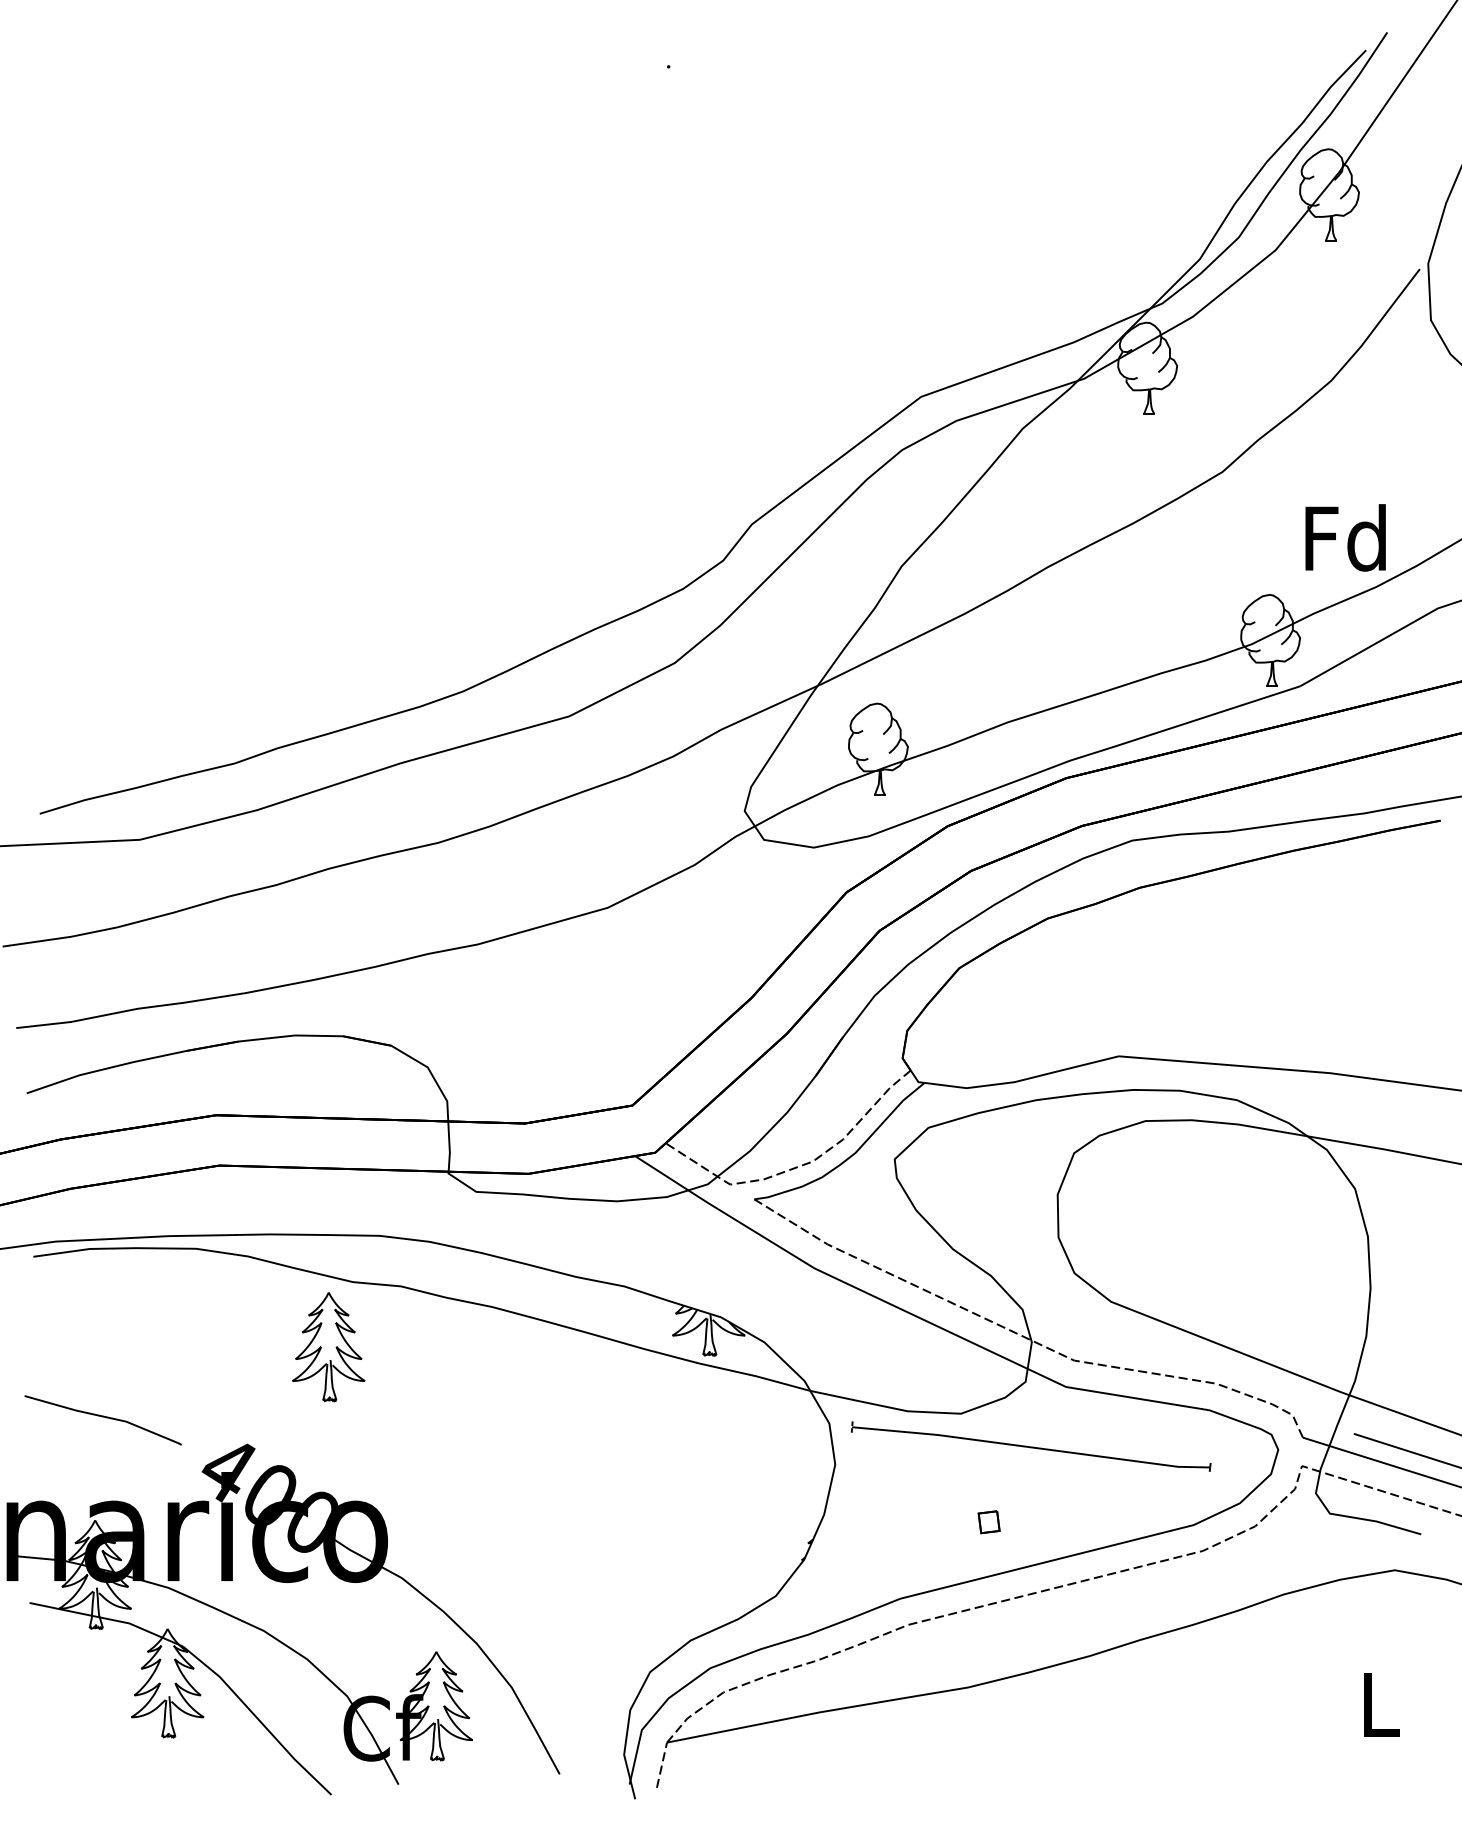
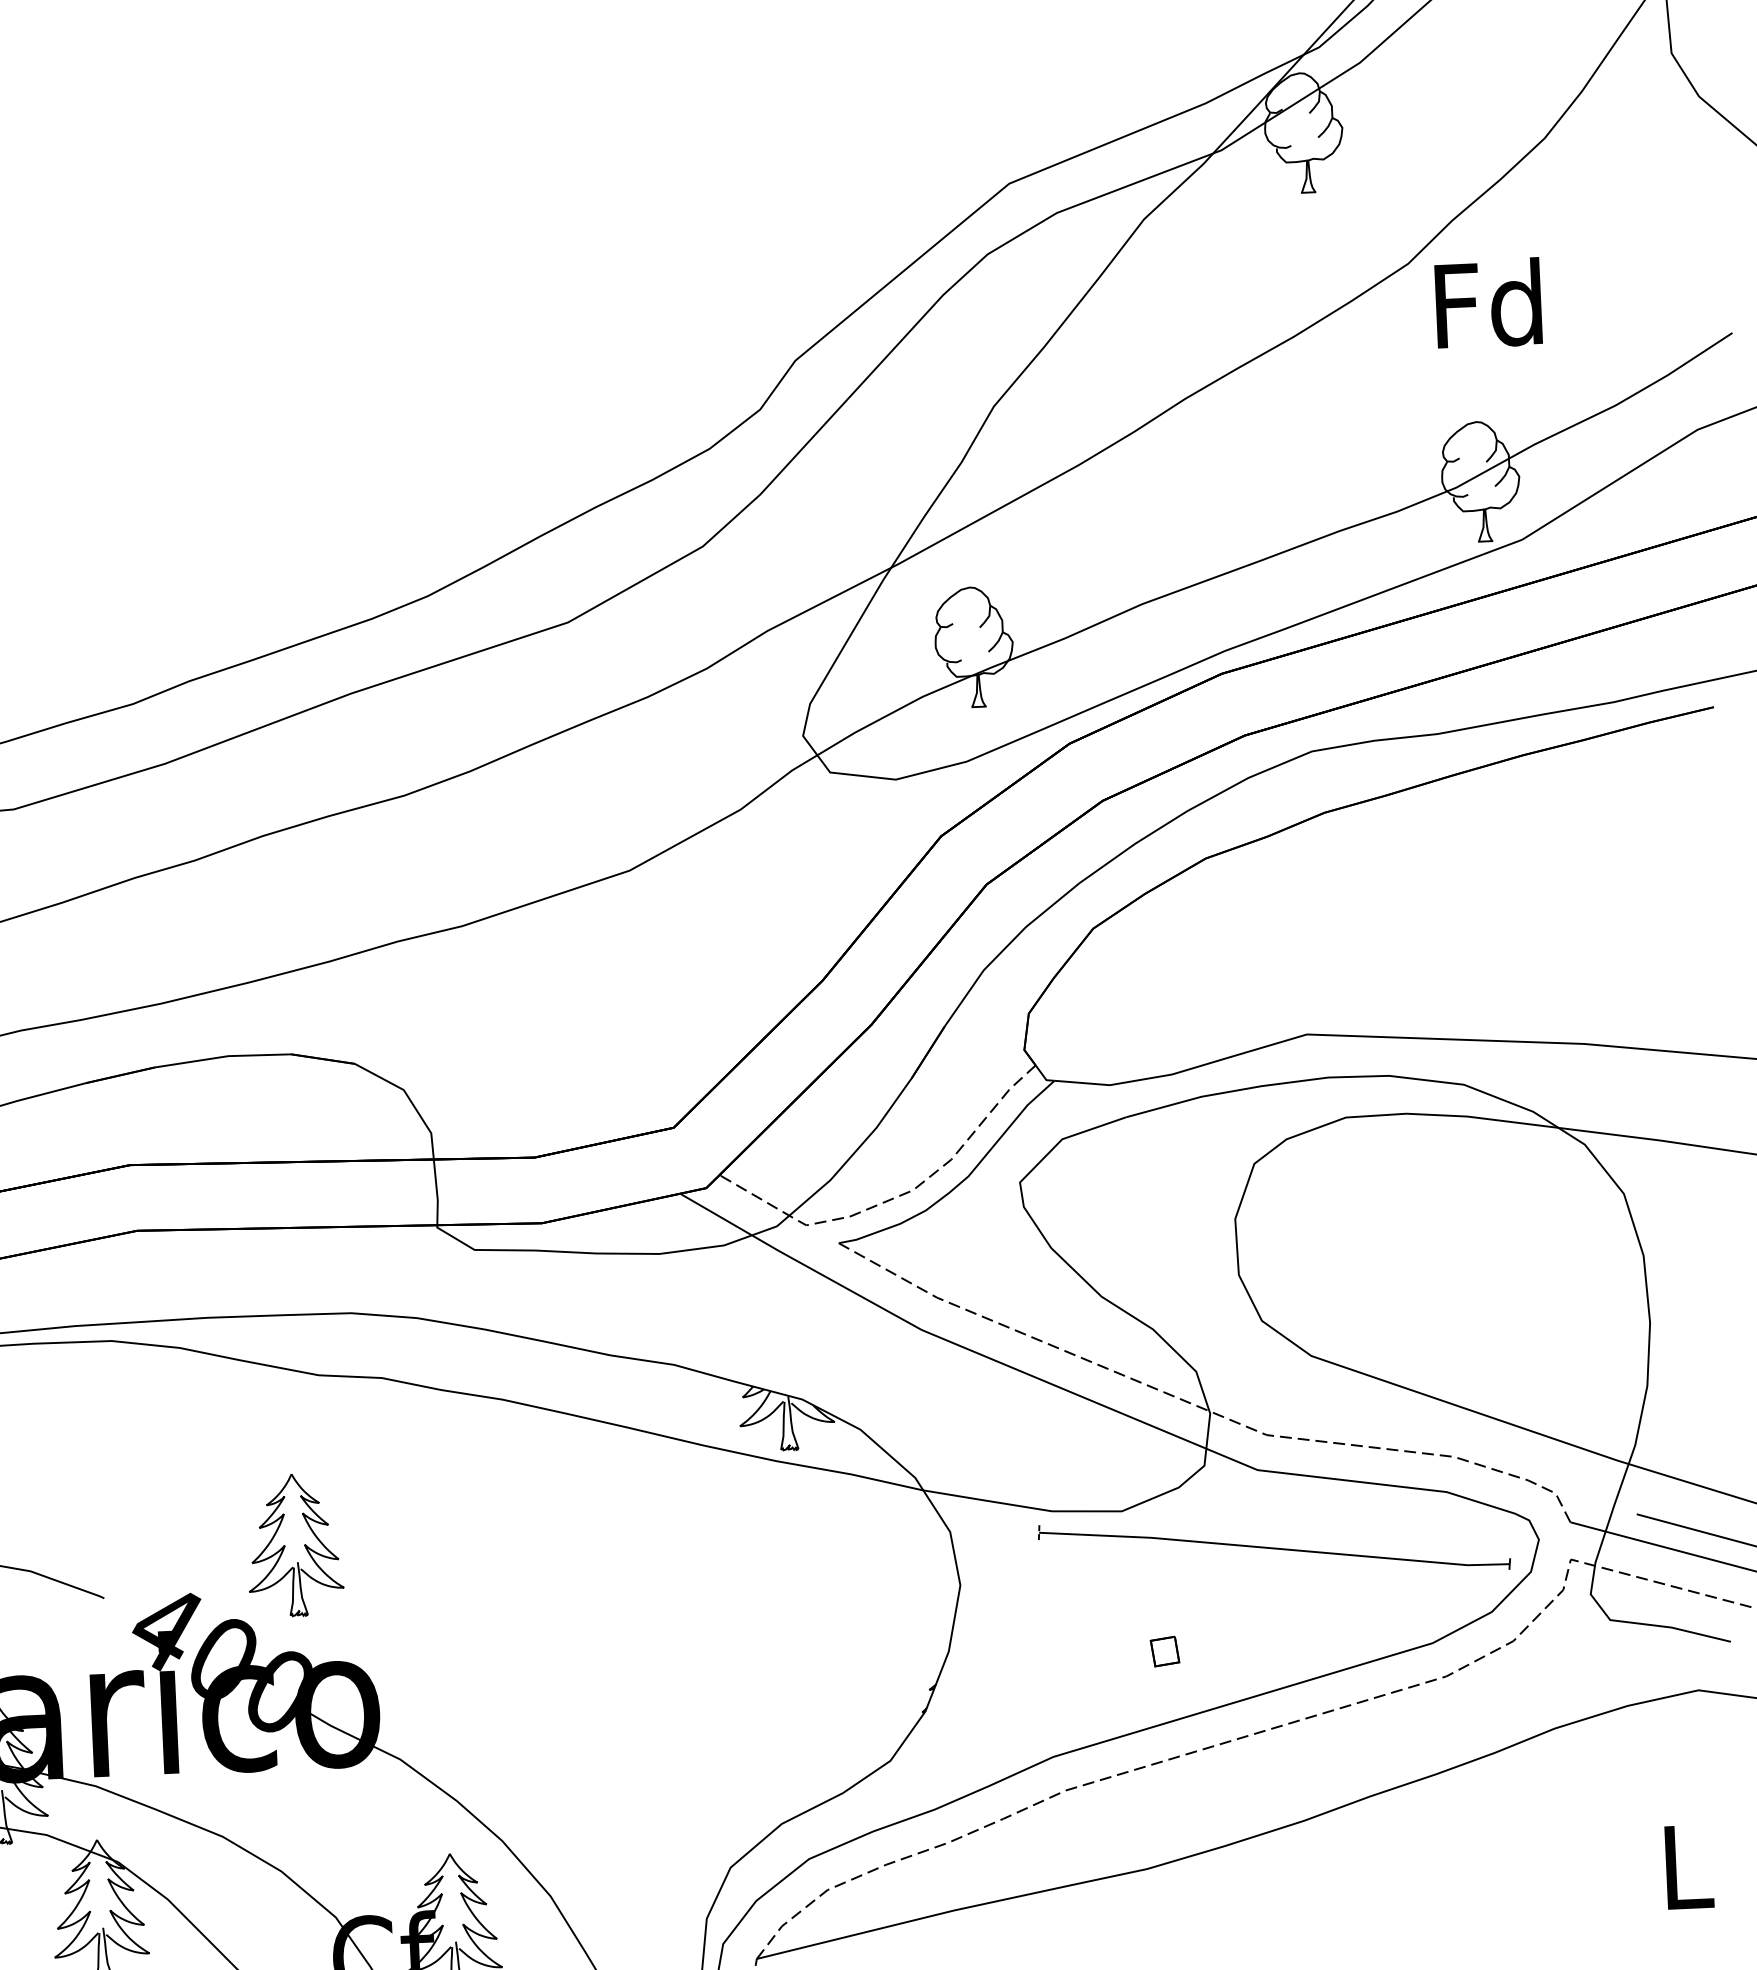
text: (1345, 537) -> (1488, 303), moved
part: (328, 1347) -> (294, 1545), moved
part: (1030, 1446) -> (1273, 1547), moved

